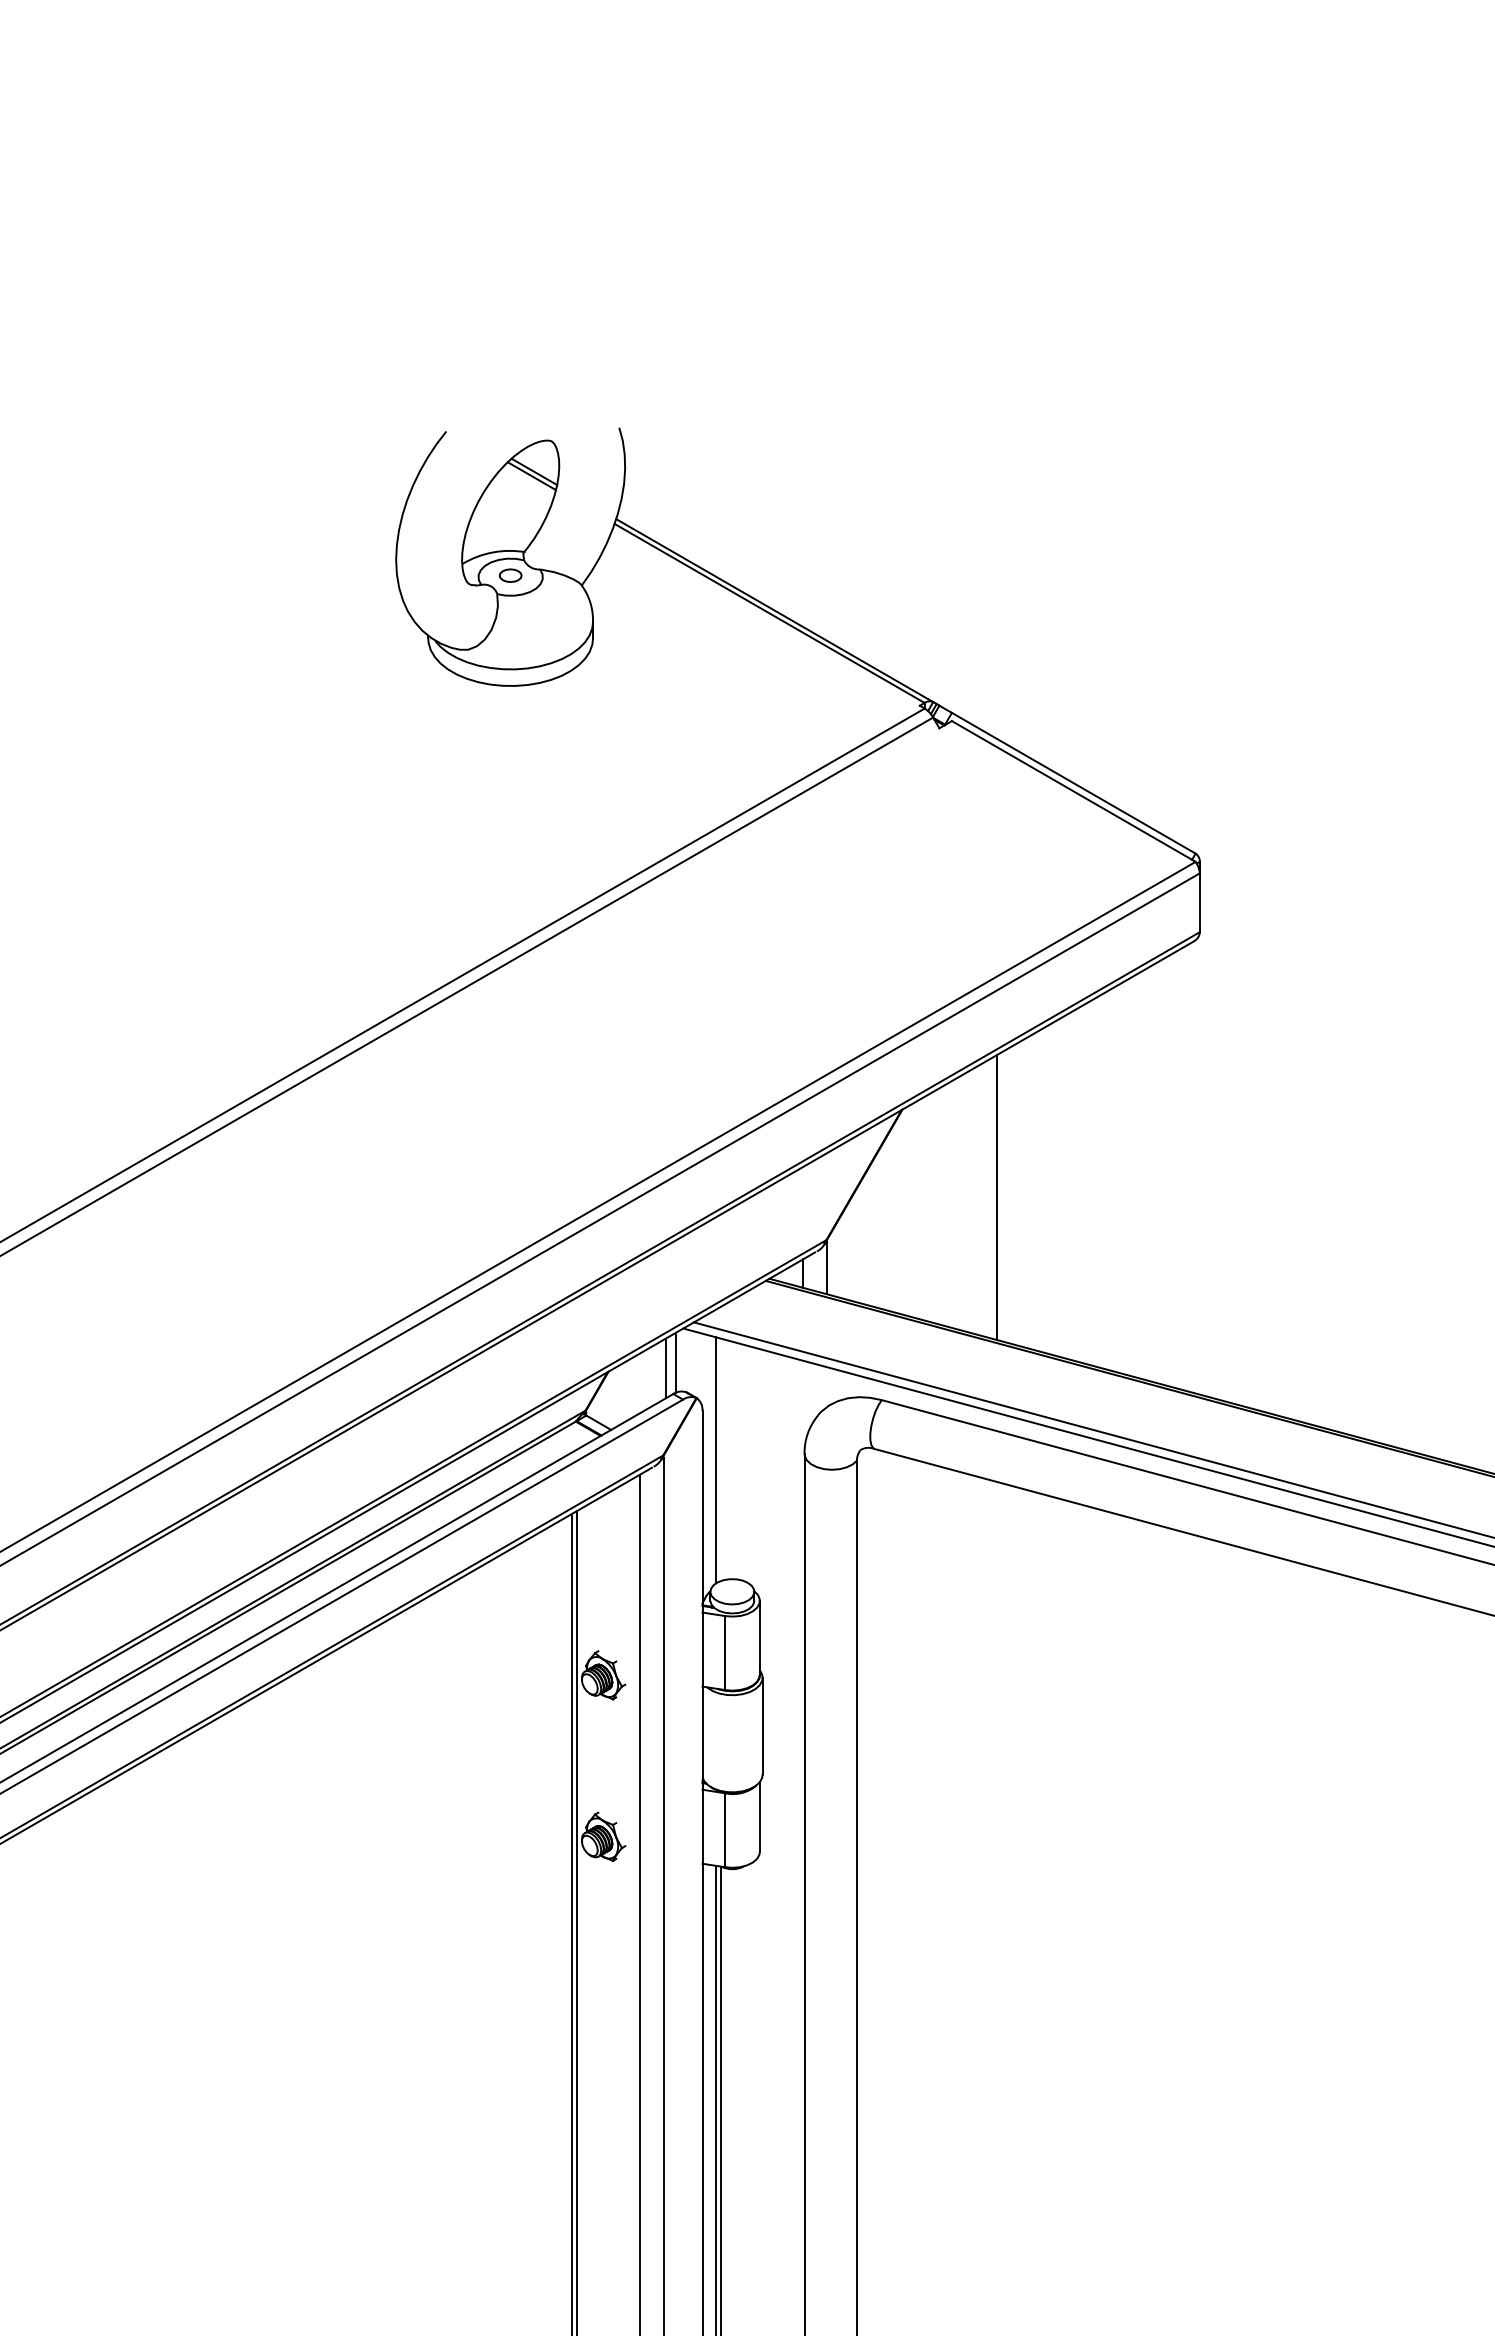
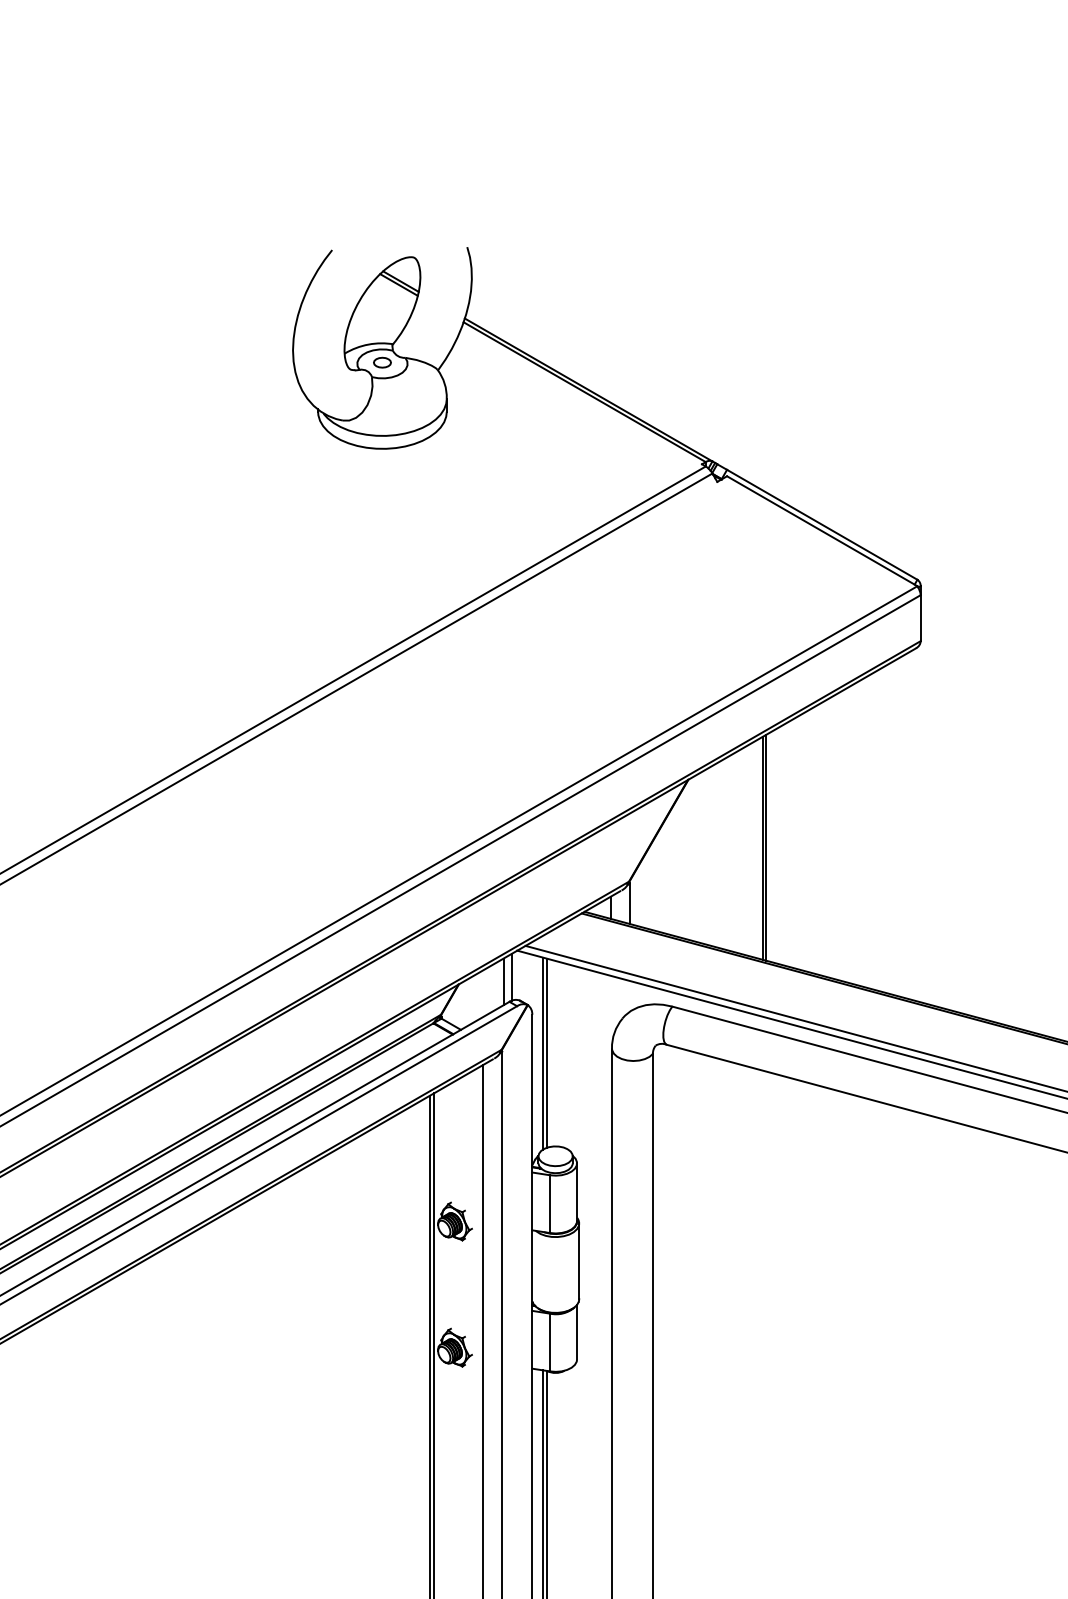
line: (1002, 1196) -> (766, 847), added
line: (720, 1459) -> (546, 1052), added

